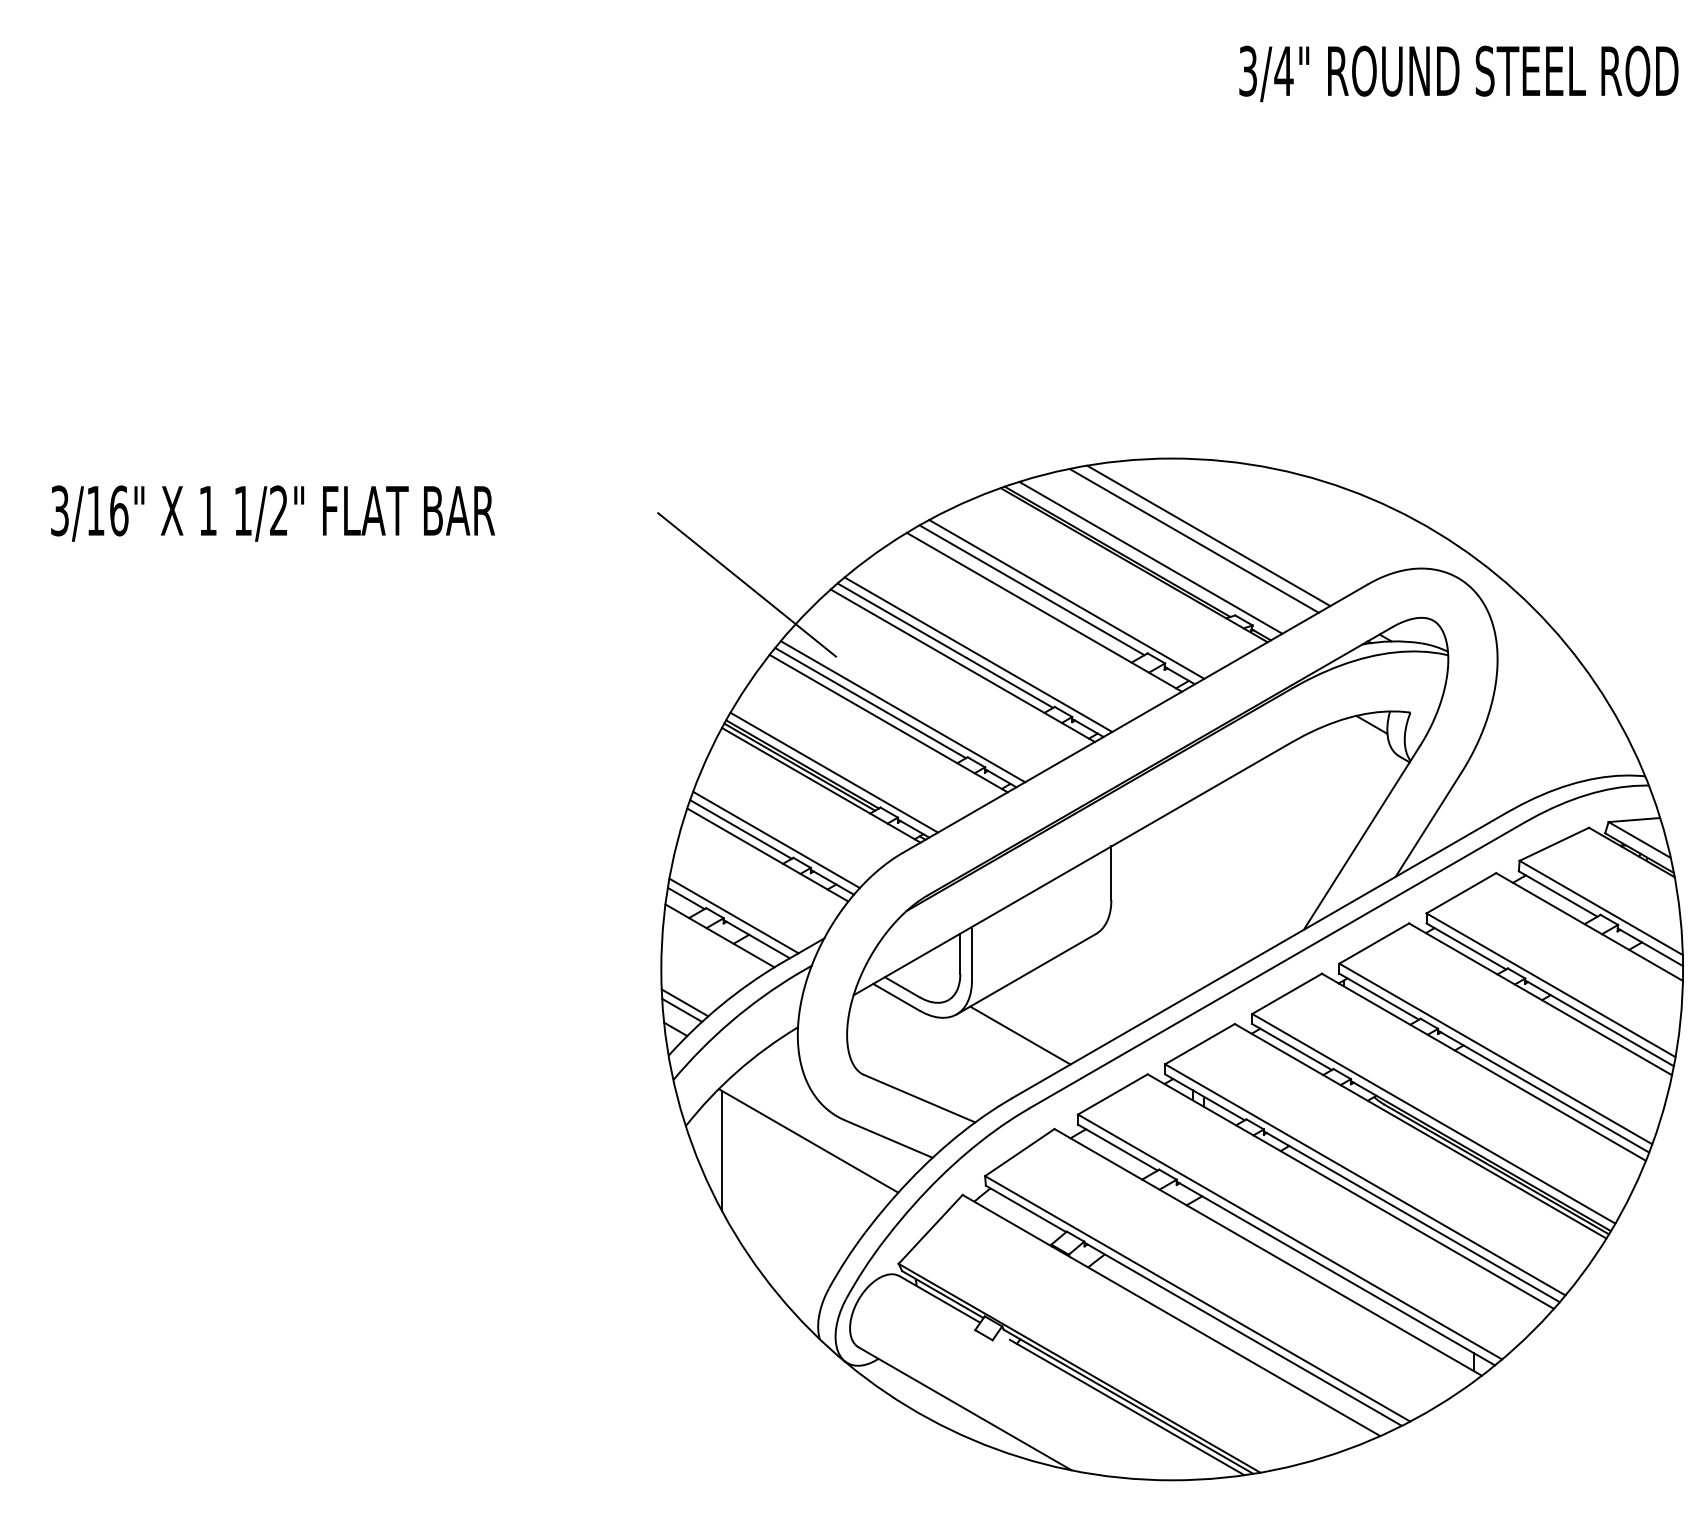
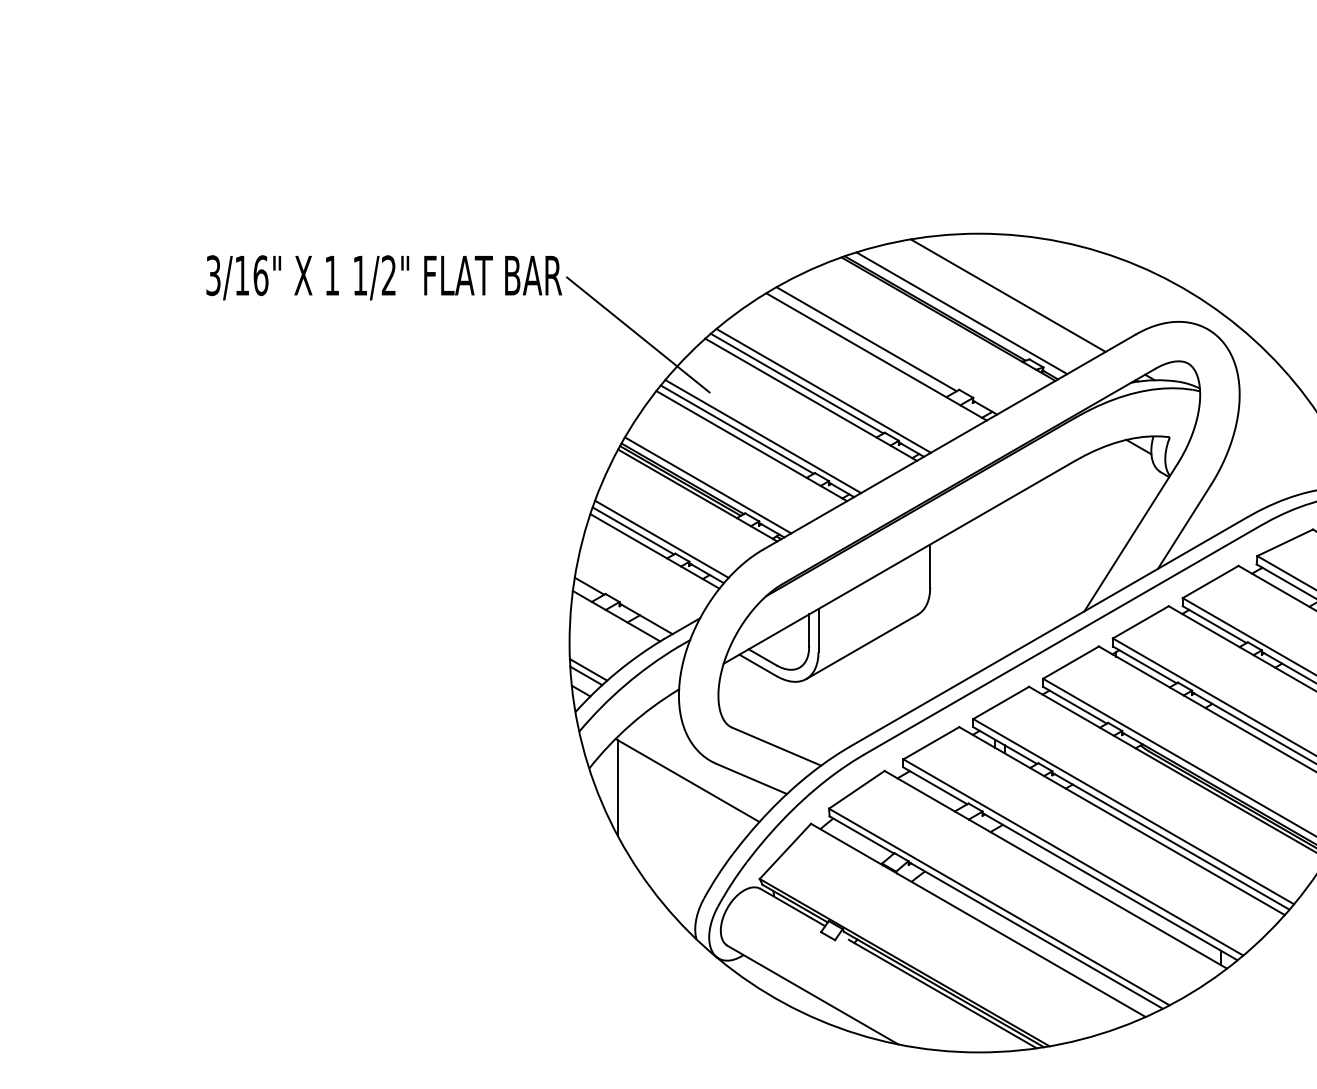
text: (272, 513) -> (383, 277), moved
line: (1193, 540) -> (996, 299), removed
line: (1066, 599) -> (894, 346), removed
line: (733, 915) -> (627, 599), removed
line: (1020, 1035) -> (857, 696), removed

